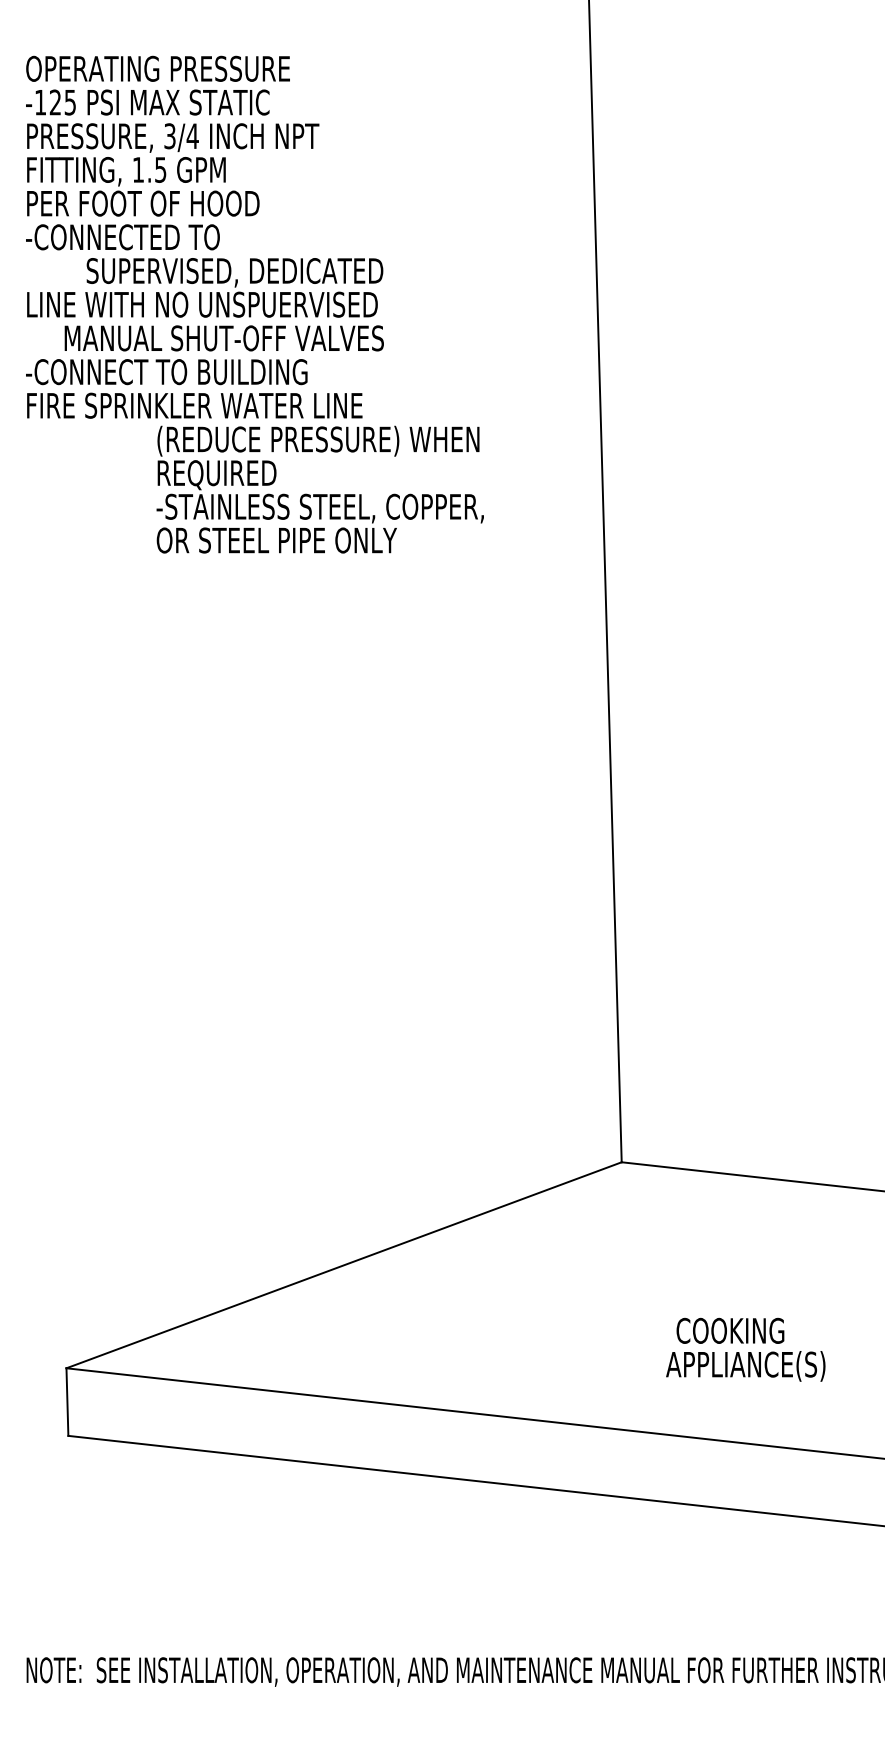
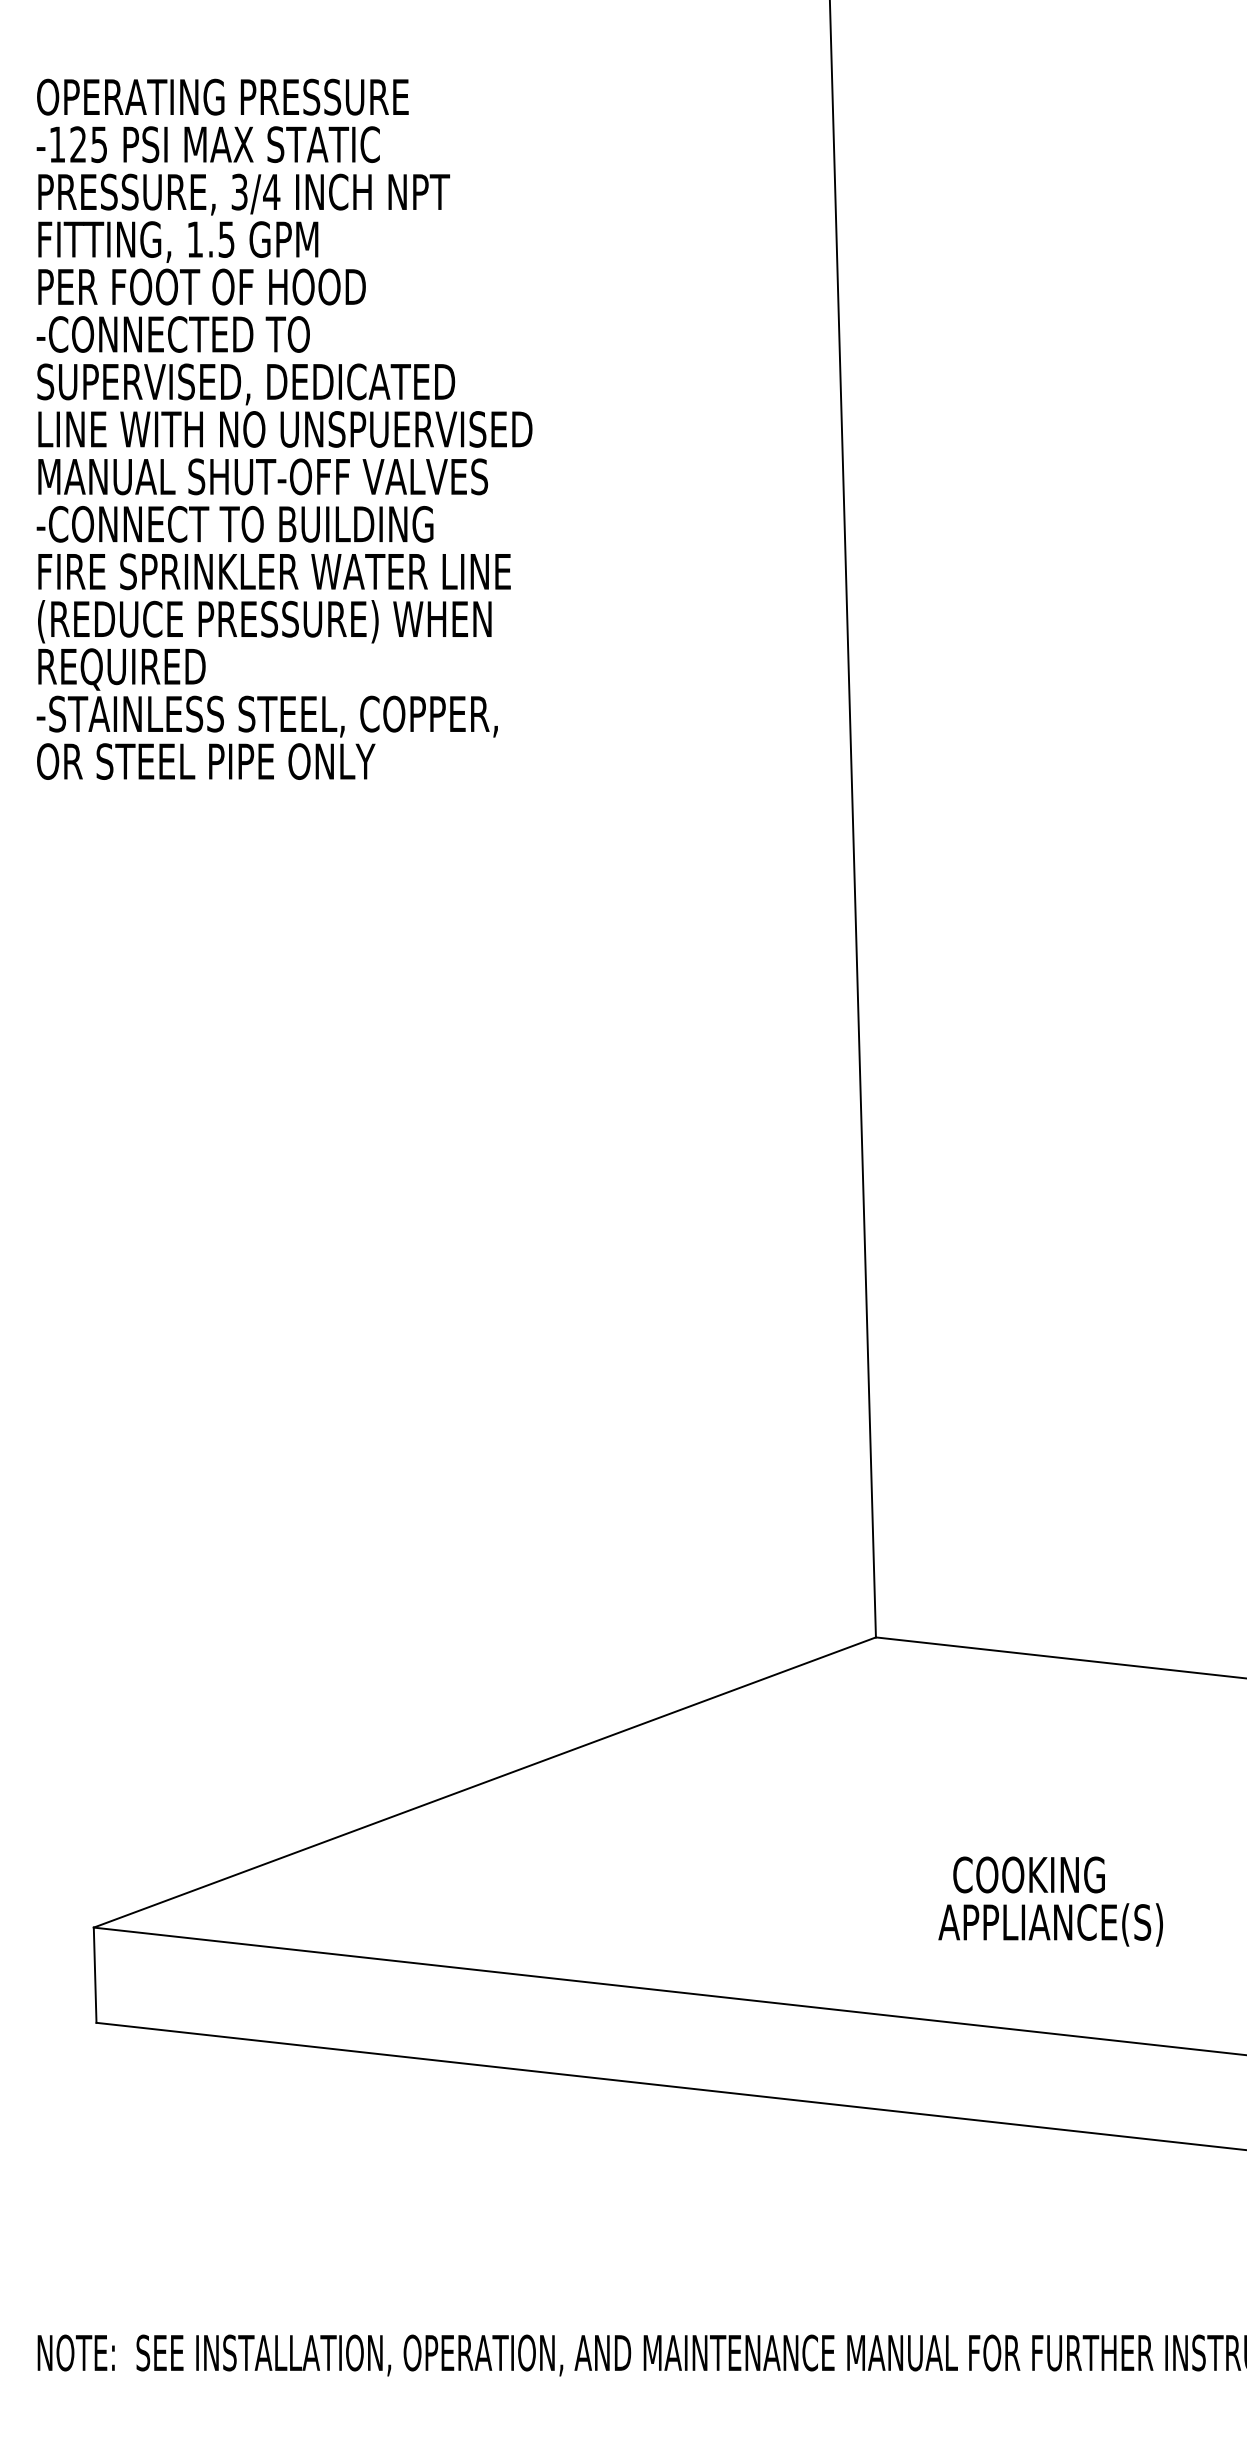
text: (235, 272) -> (246, 384), moved
text: (223, 338) -> (262, 476), moved
text: (319, 489) -> (266, 689), moved

